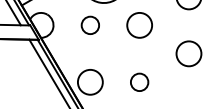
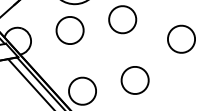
circle: (90, 25) -> (70, 30), size x1.43
circle: (139, 82) -> (135, 80), size x1.43

